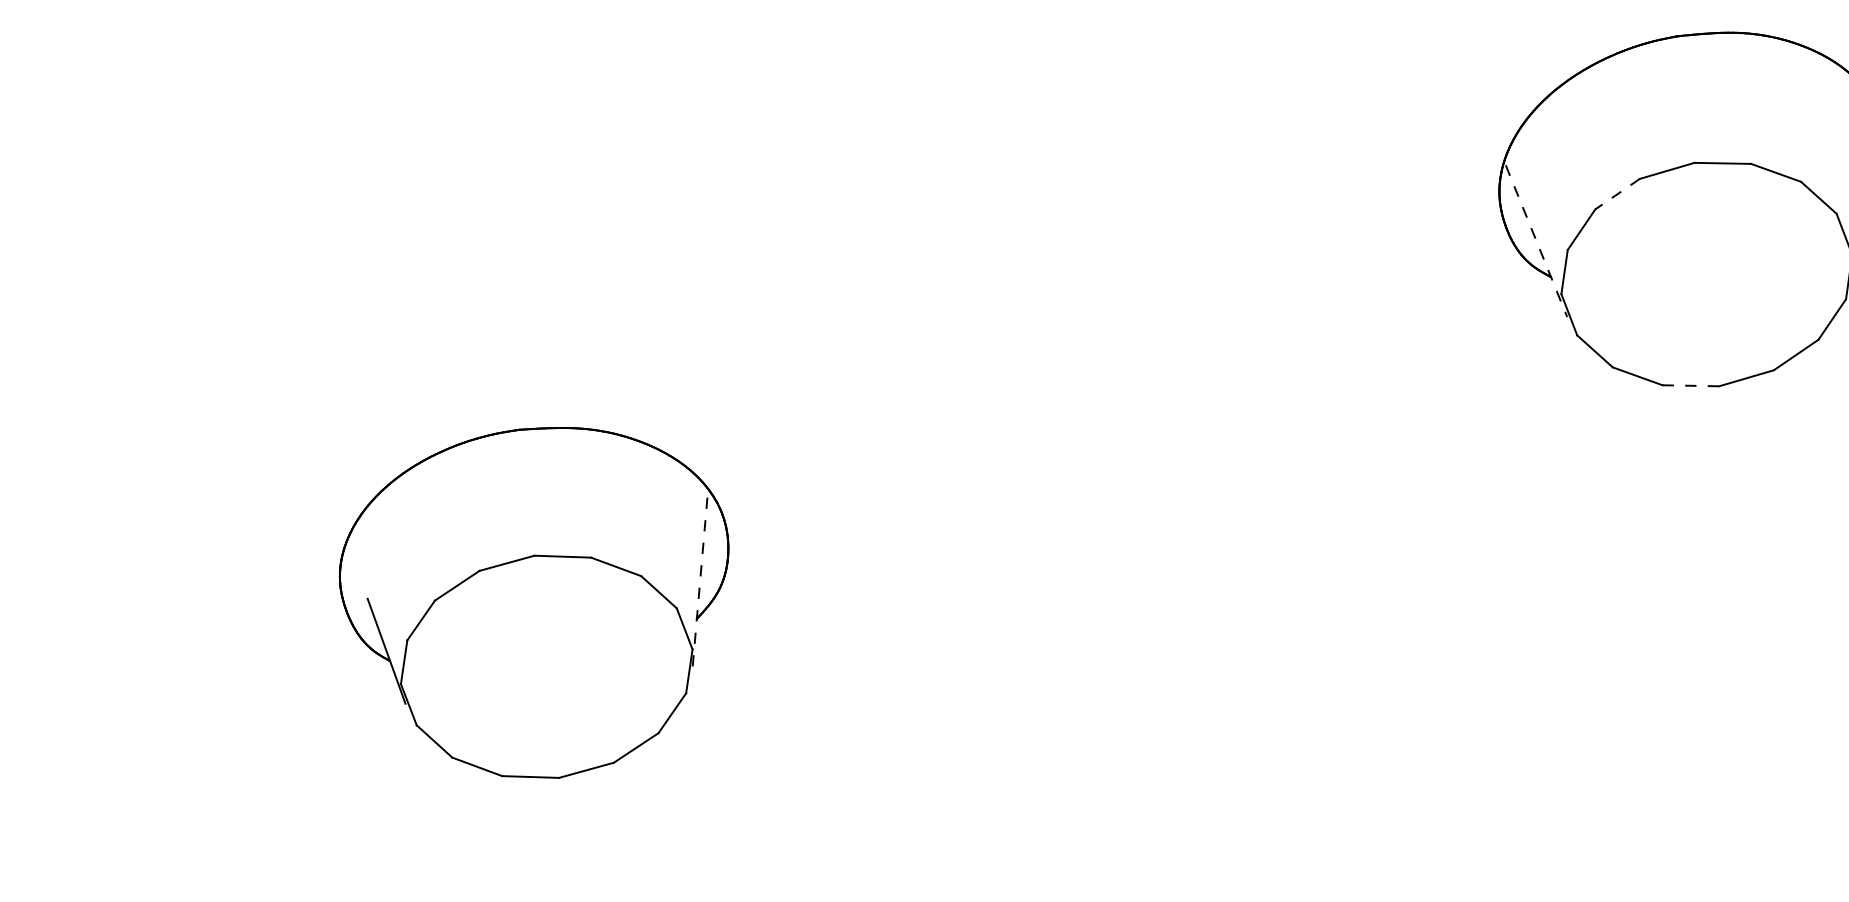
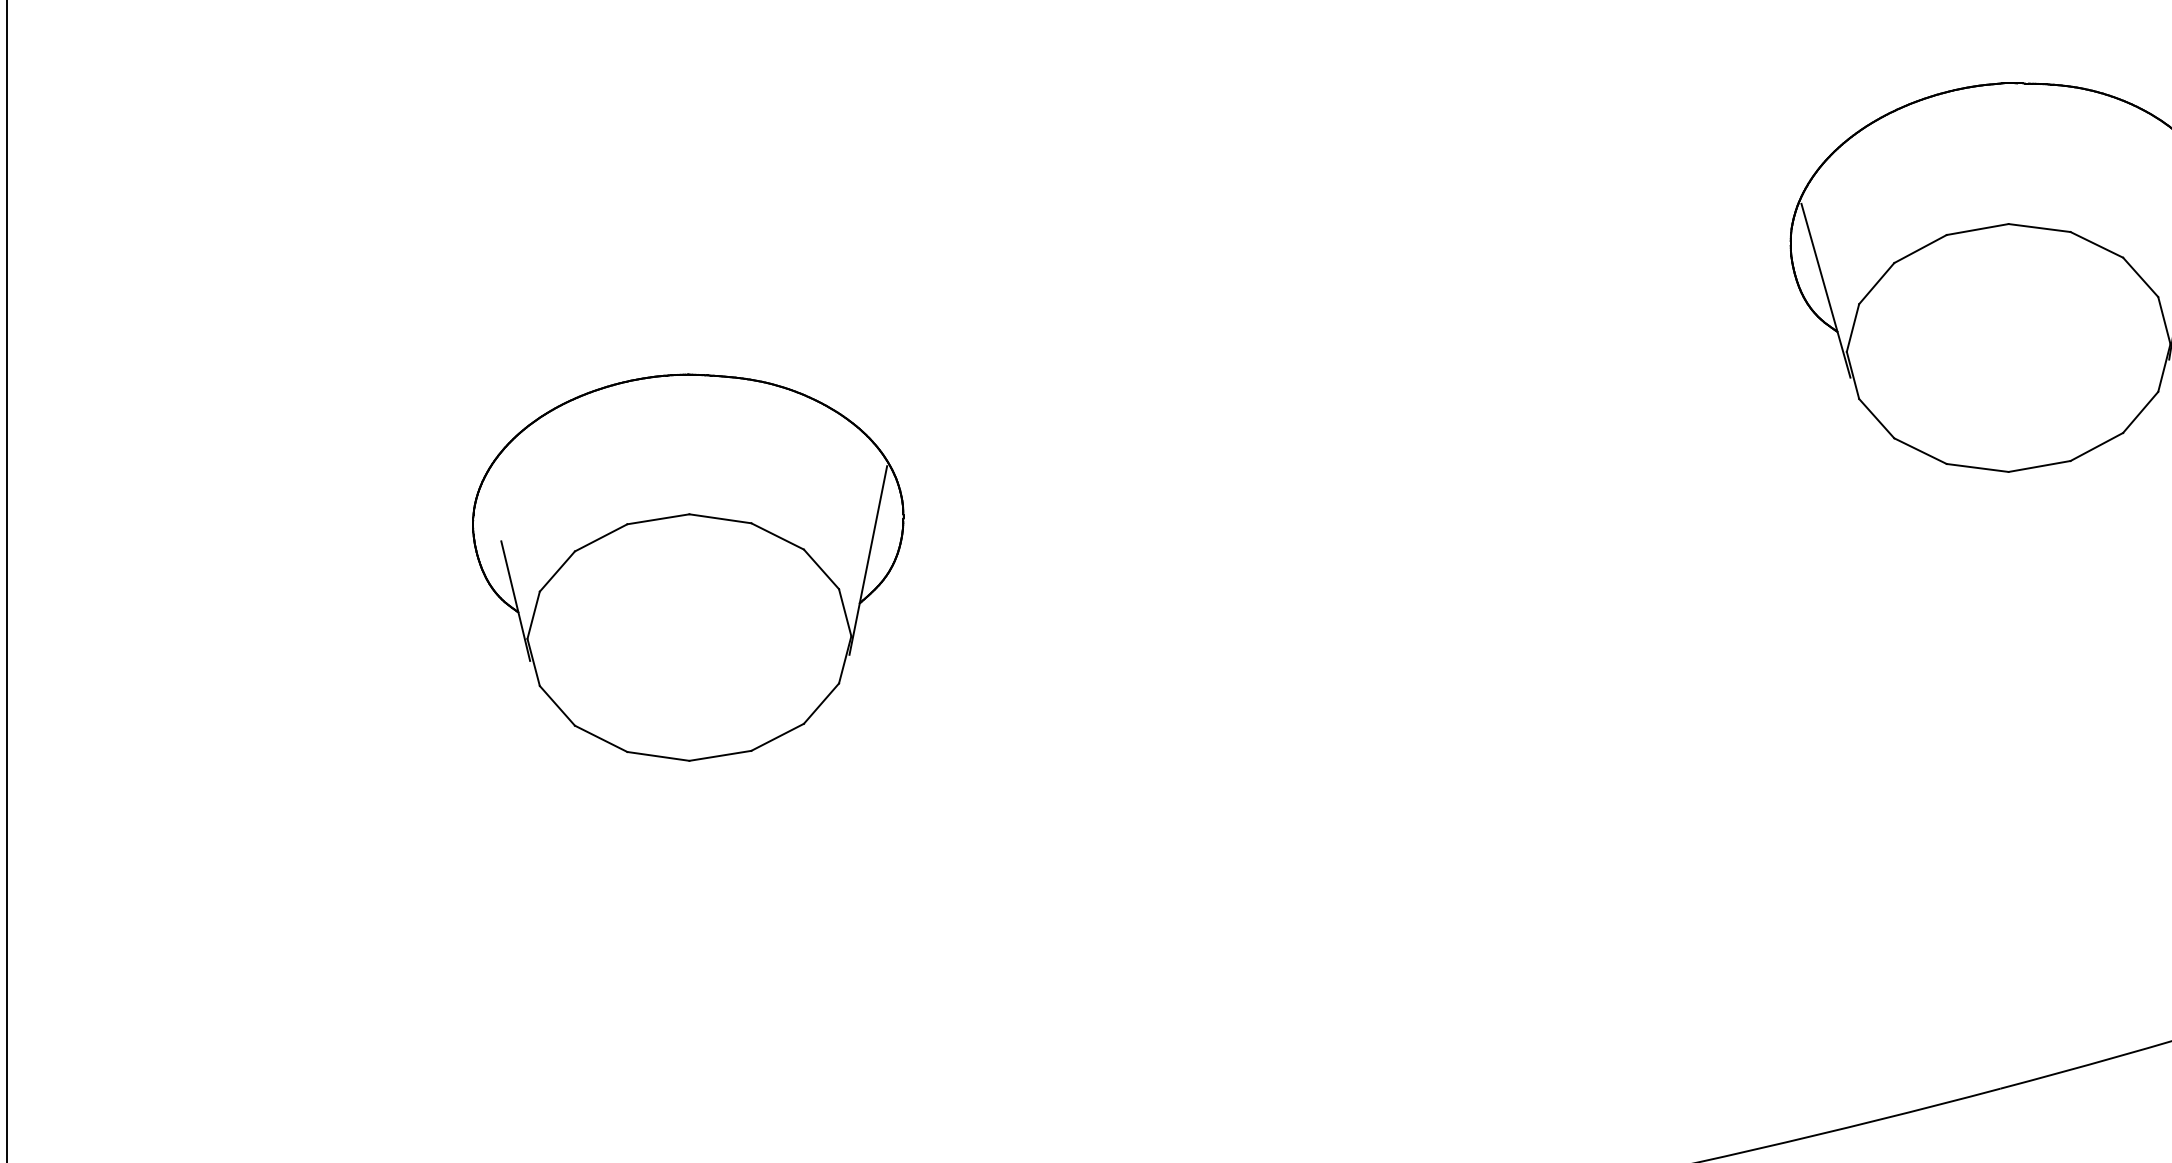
line: (1617, 194) -> (1920, 249), dashed -> solid
line: (1537, 241) -> (1826, 291), dashed -> solid
line: (1691, 386) -> (1978, 468), dashed -> solid
line: (700, 579) -> (868, 560), dashed -> solid

